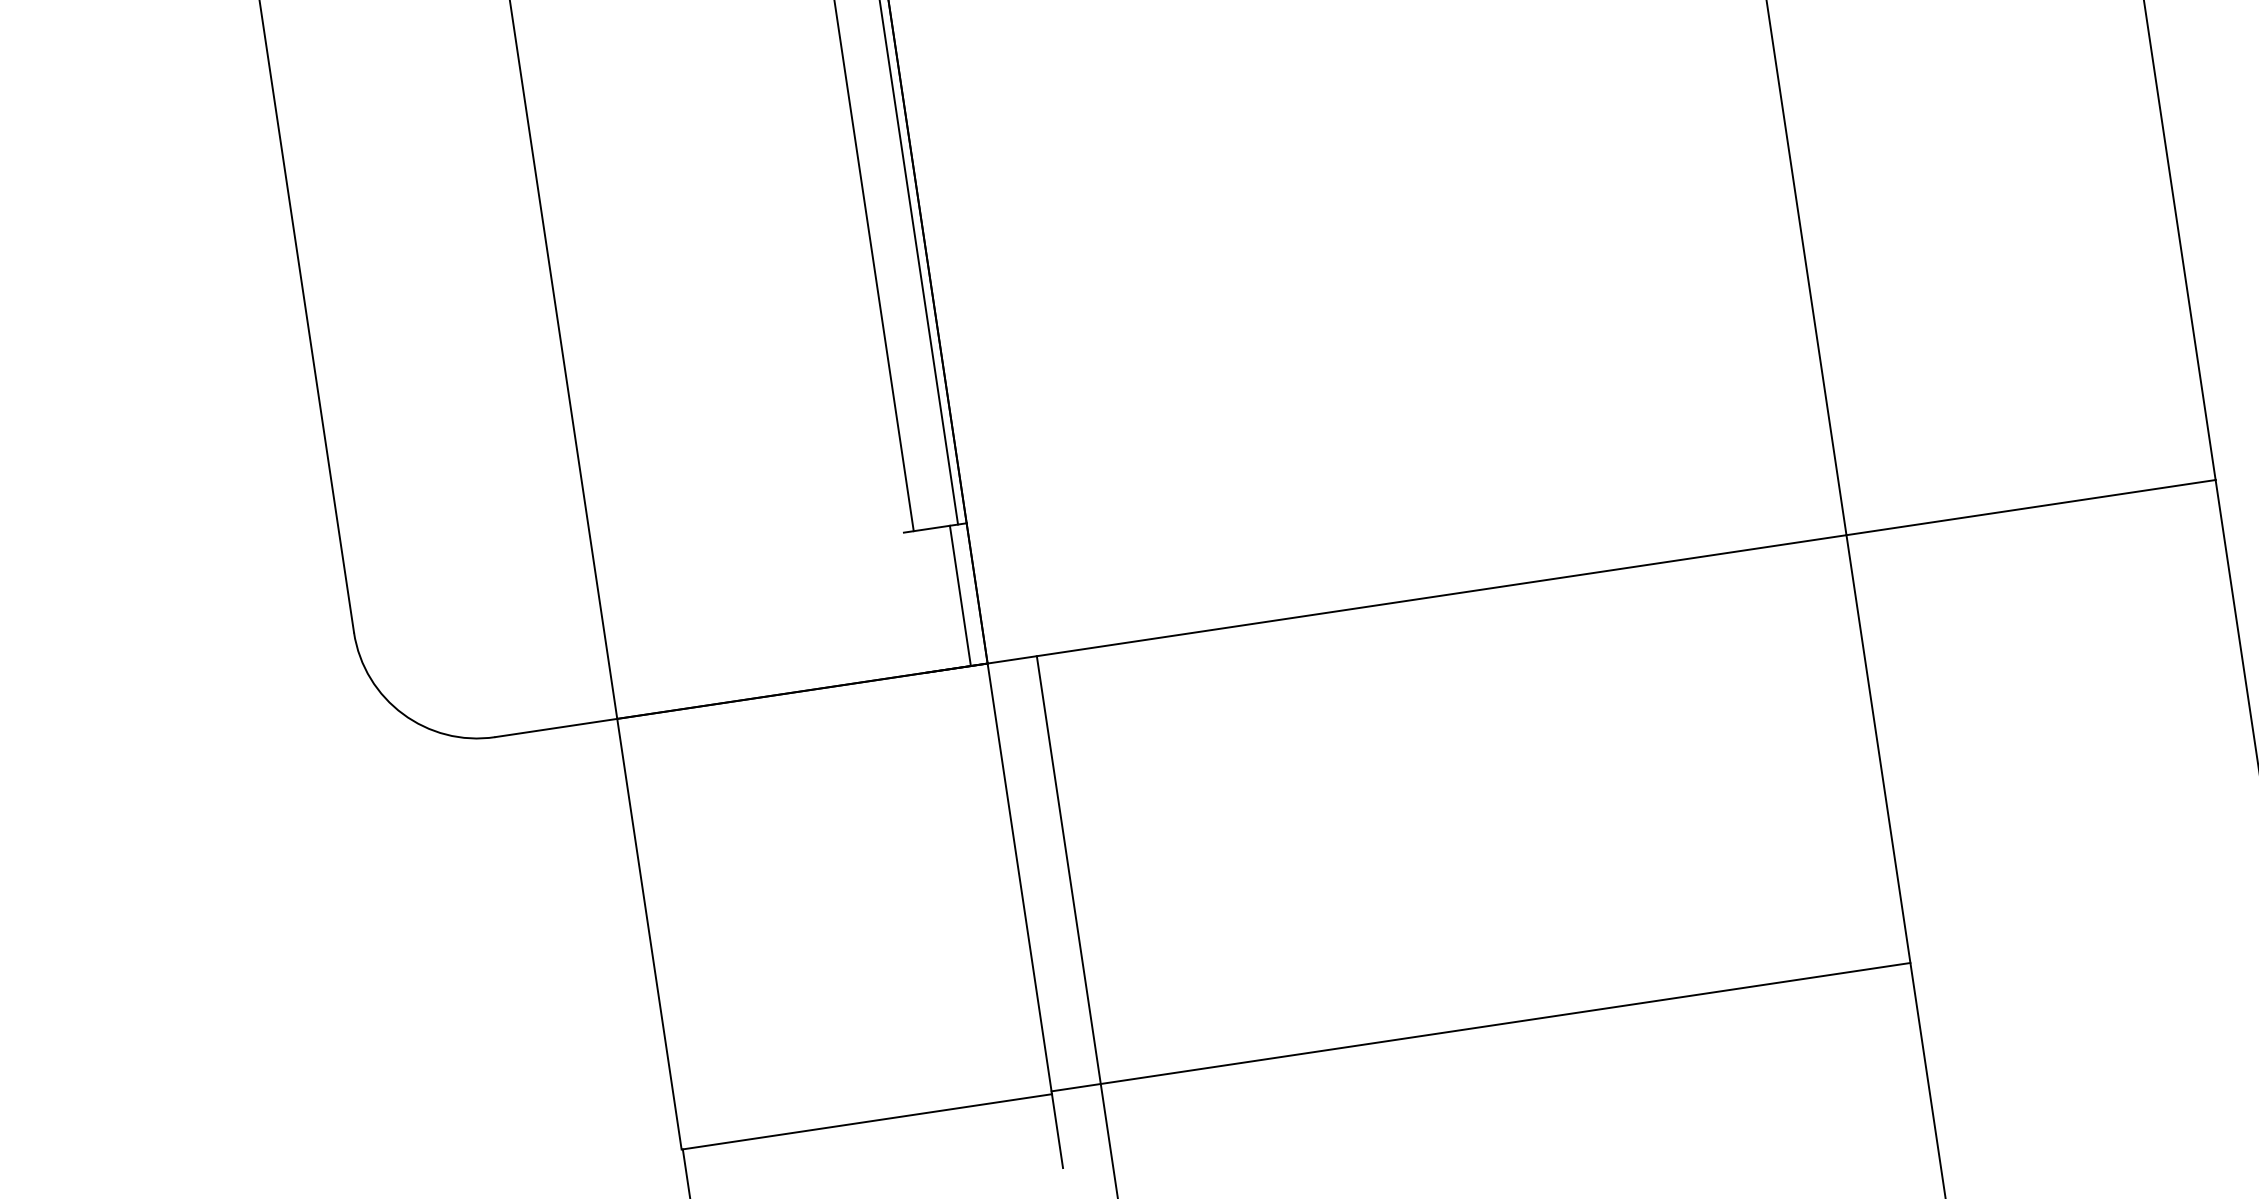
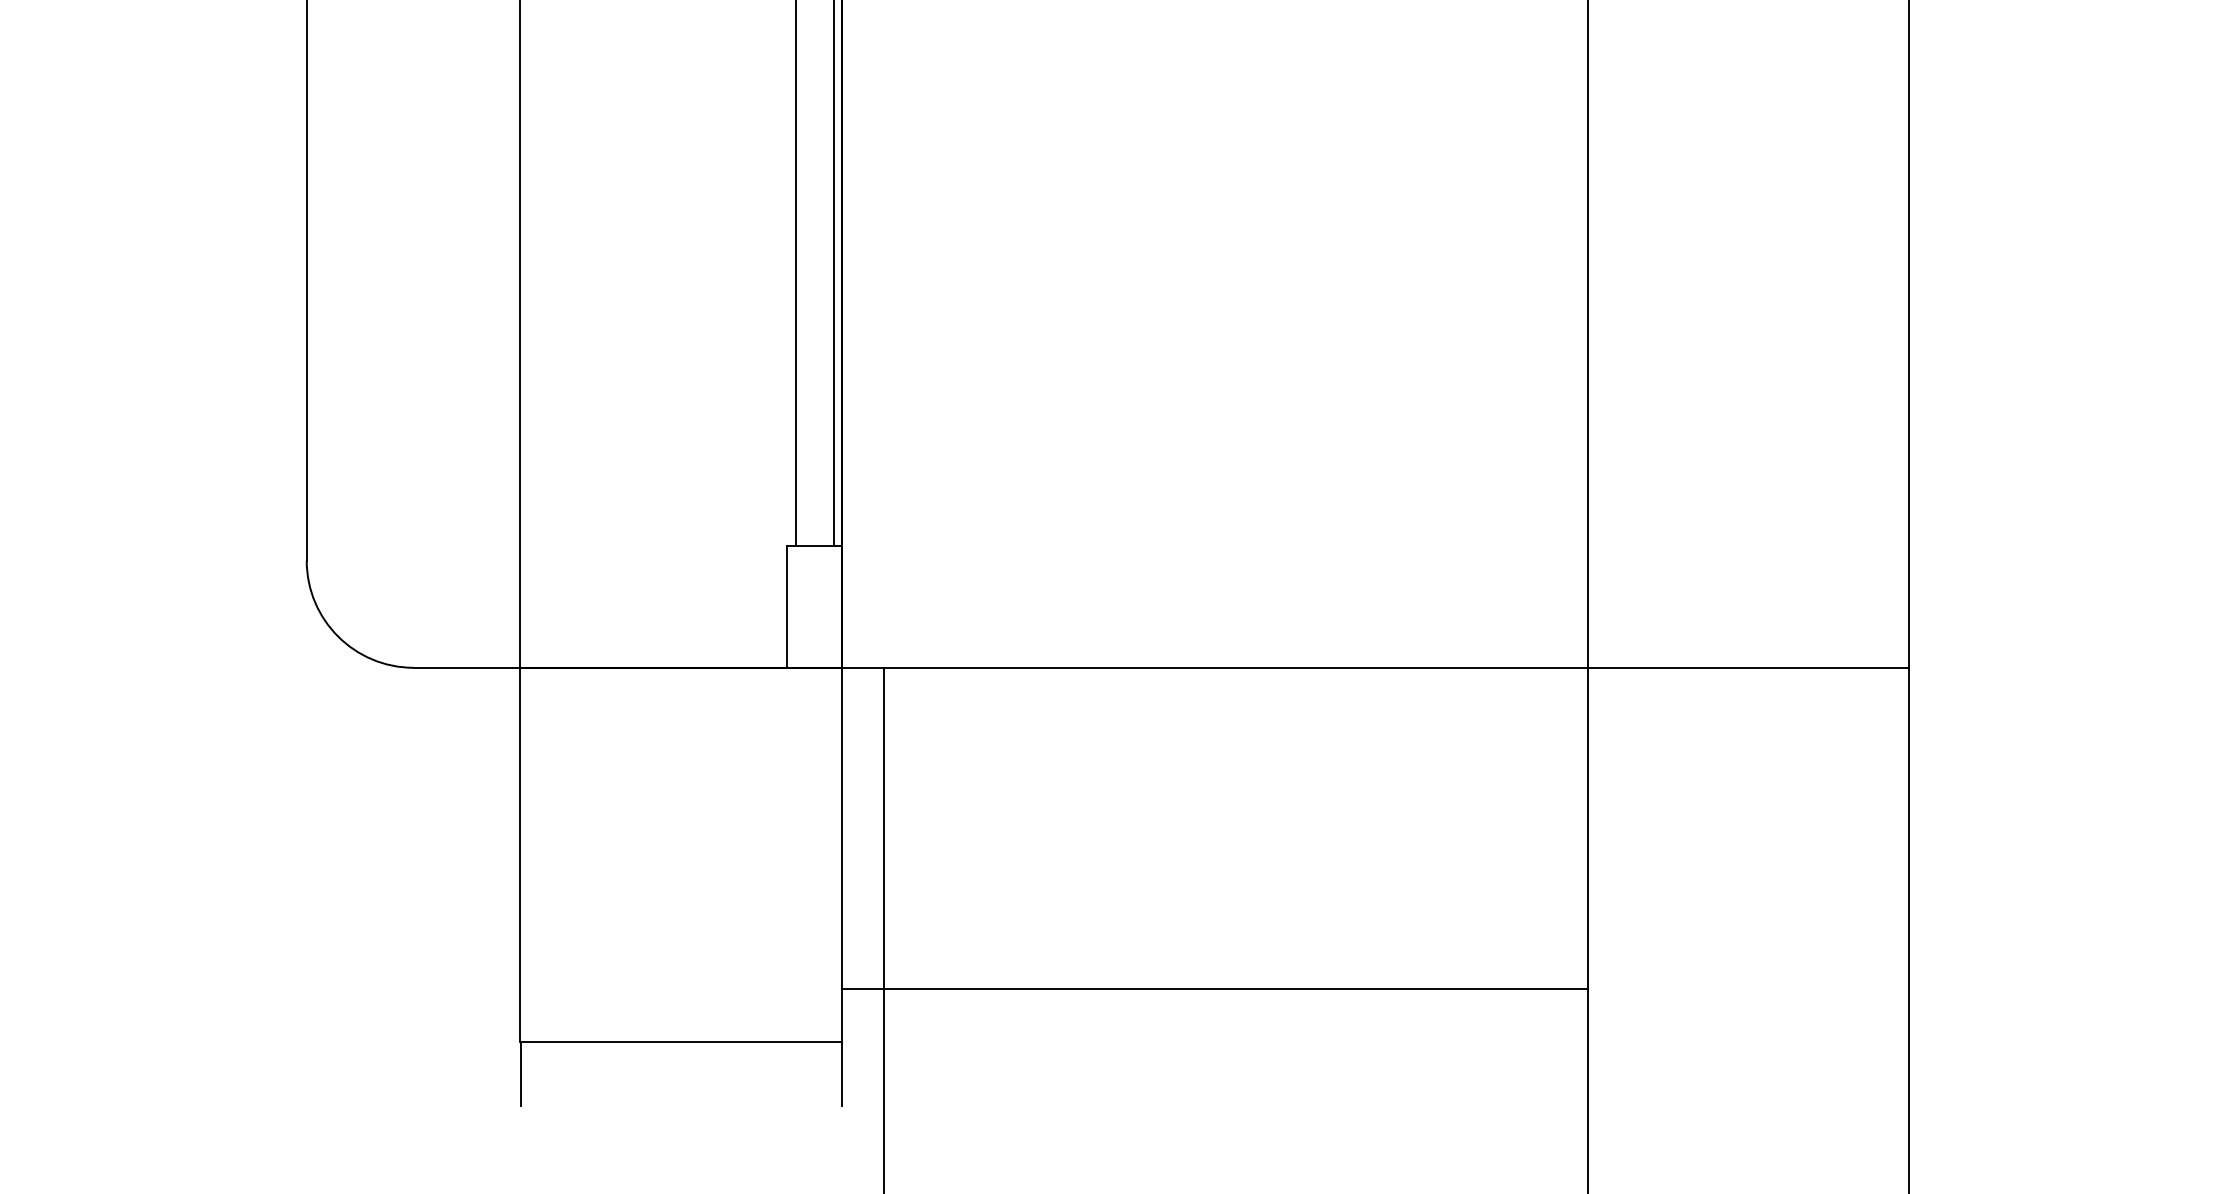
line: (960, 595) -> (787, 606), moved
line: (1480, 1026) -> (1214, 988), moved

